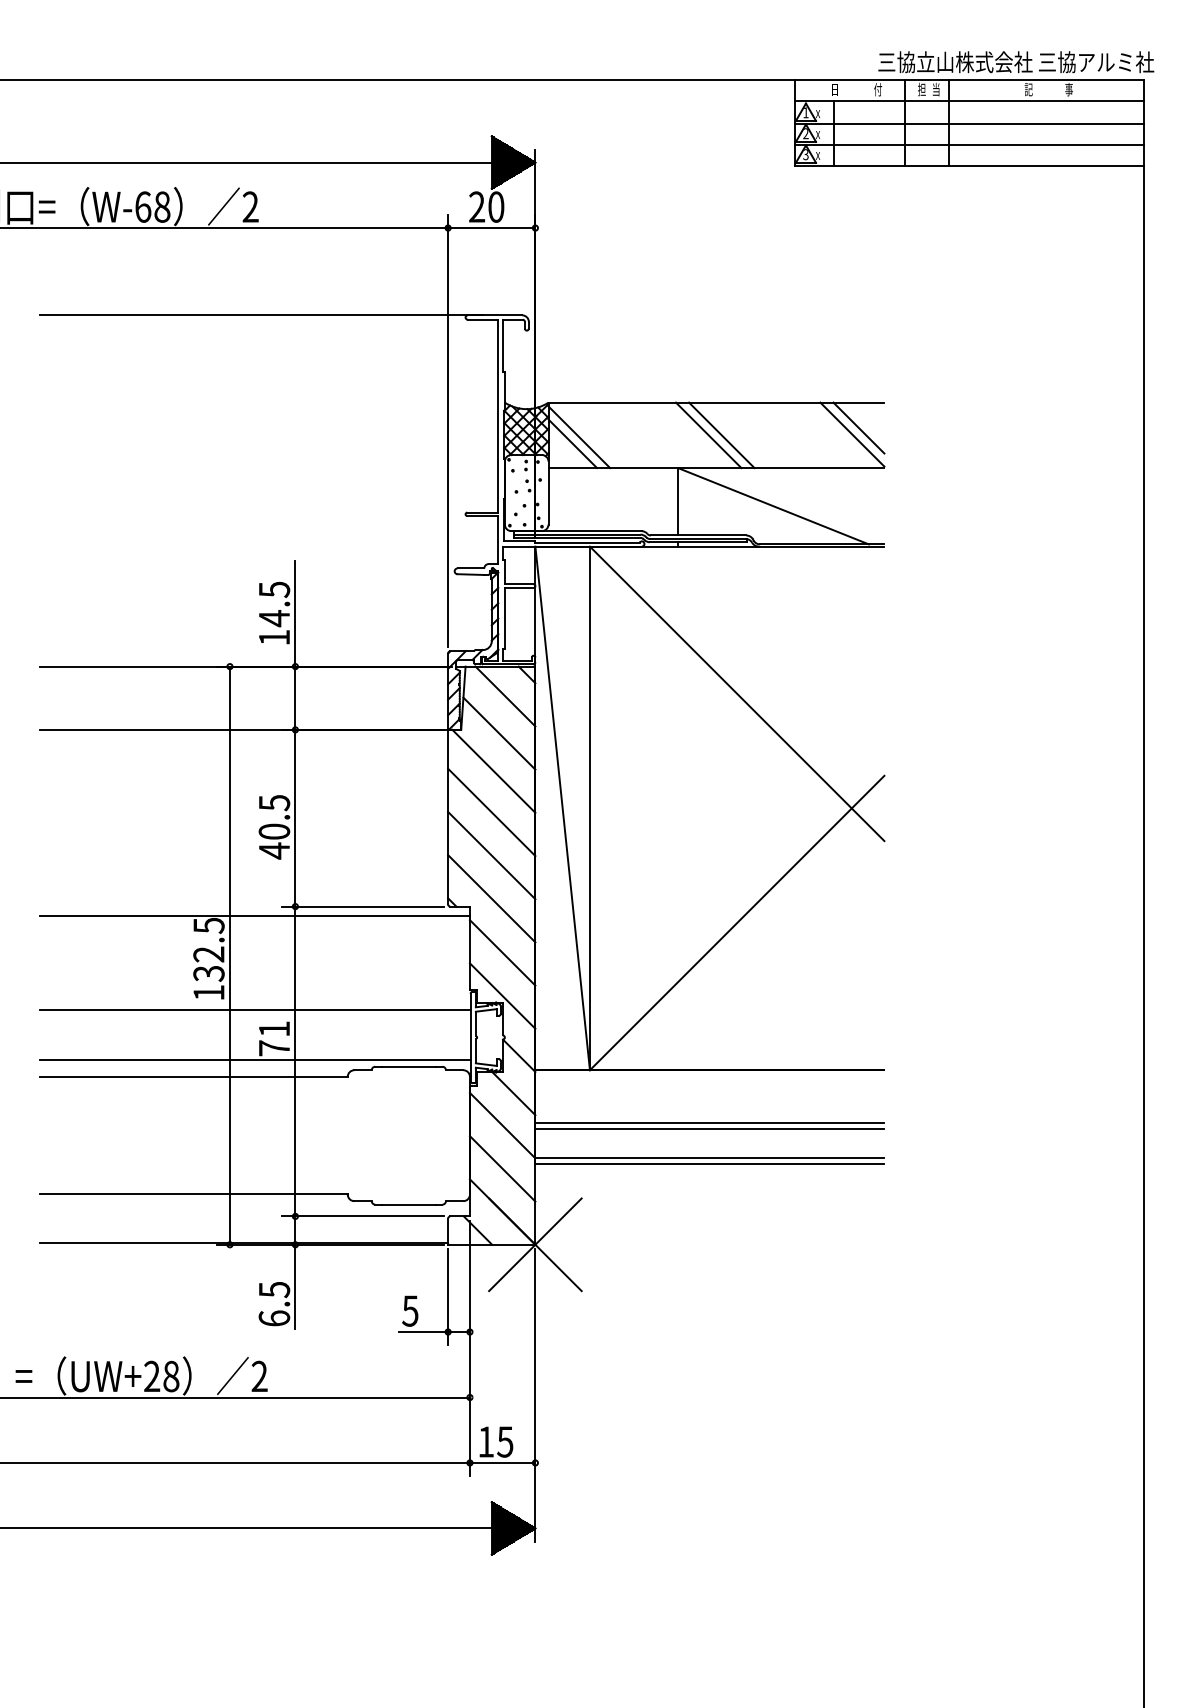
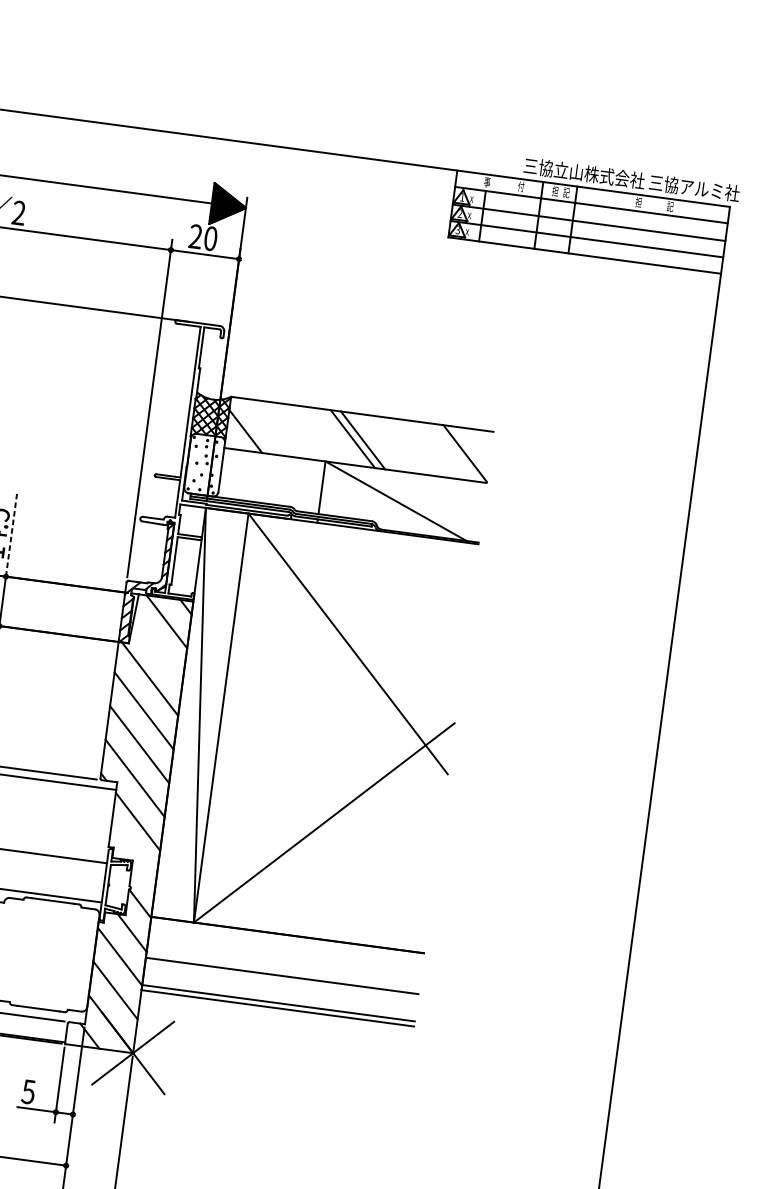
text: (834, 89) -> (487, 182), 日 -> 事
text: (936, 89) -> (566, 192), 当 -> 記
text: (1028, 89) -> (638, 202), 記 -> 担
text: (1069, 89) -> (670, 206), 事 -> 記
line: (858, 427) -> (470, 448), removed
line: (579, 437) -> (251, 427), removed
line: (295, 613) -> (11, 535), solid -> dashed
line: (499, 733) -> (158, 650), removed
line: (502, 995) -> (133, 855), removed
line: (709, 1129) -> (281, 981), removed

